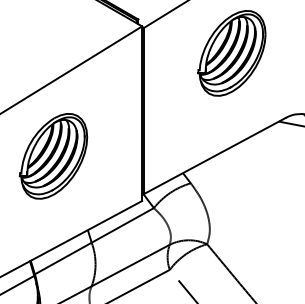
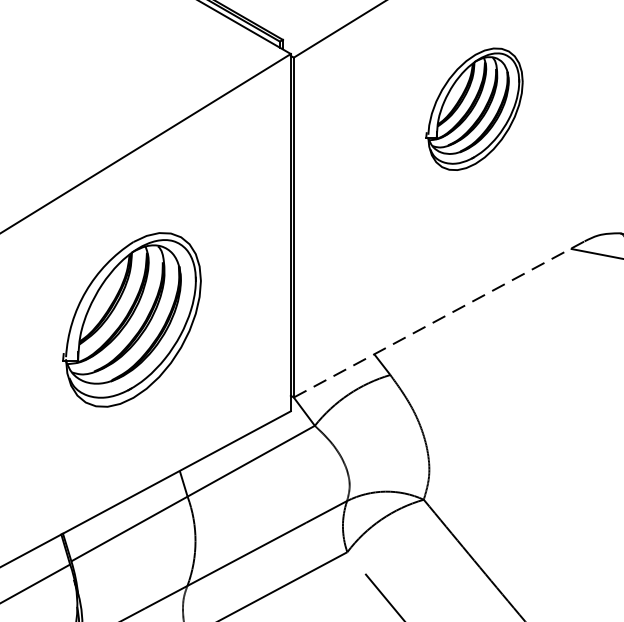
part: (231, 53) -> (473, 109), size x0.7
part: (53, 156) -> (131, 320), moved
line: (214, 156) -> (438, 320), solid -> dashed

